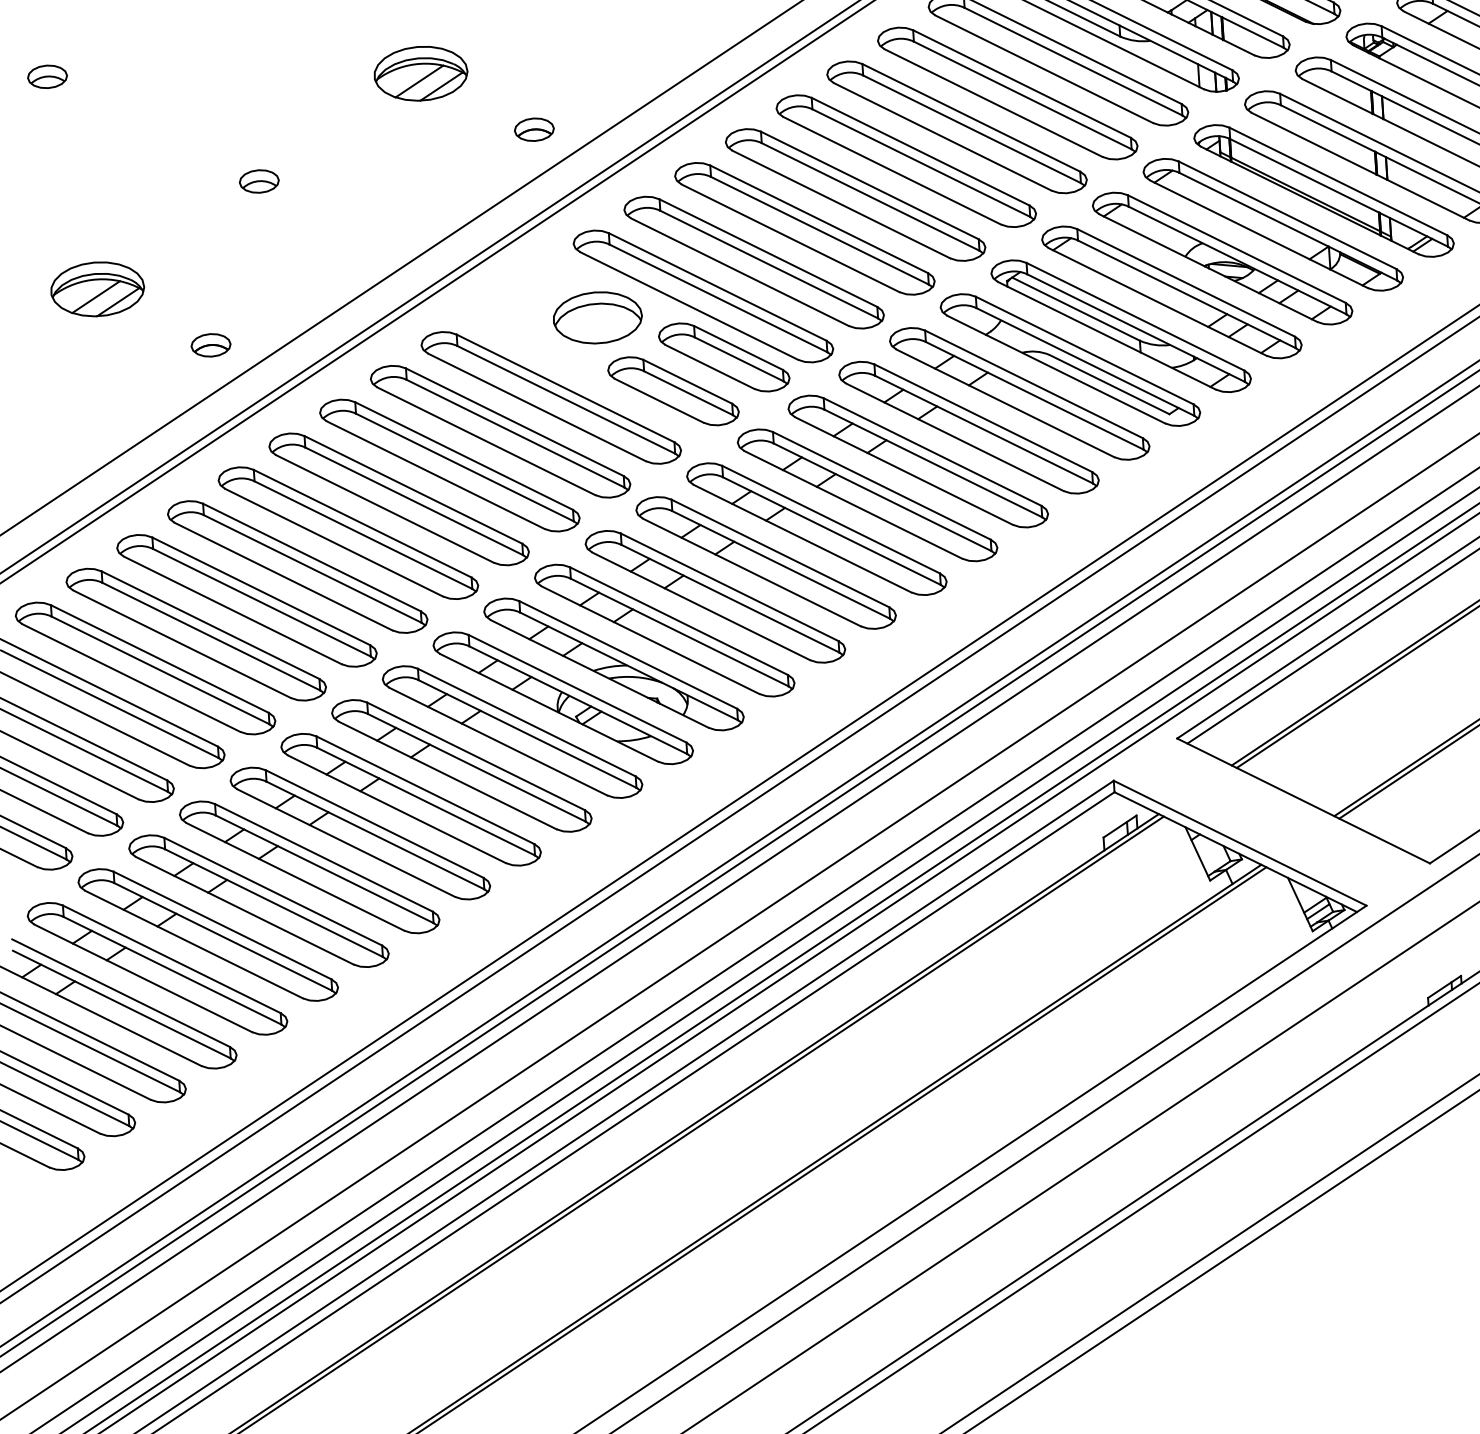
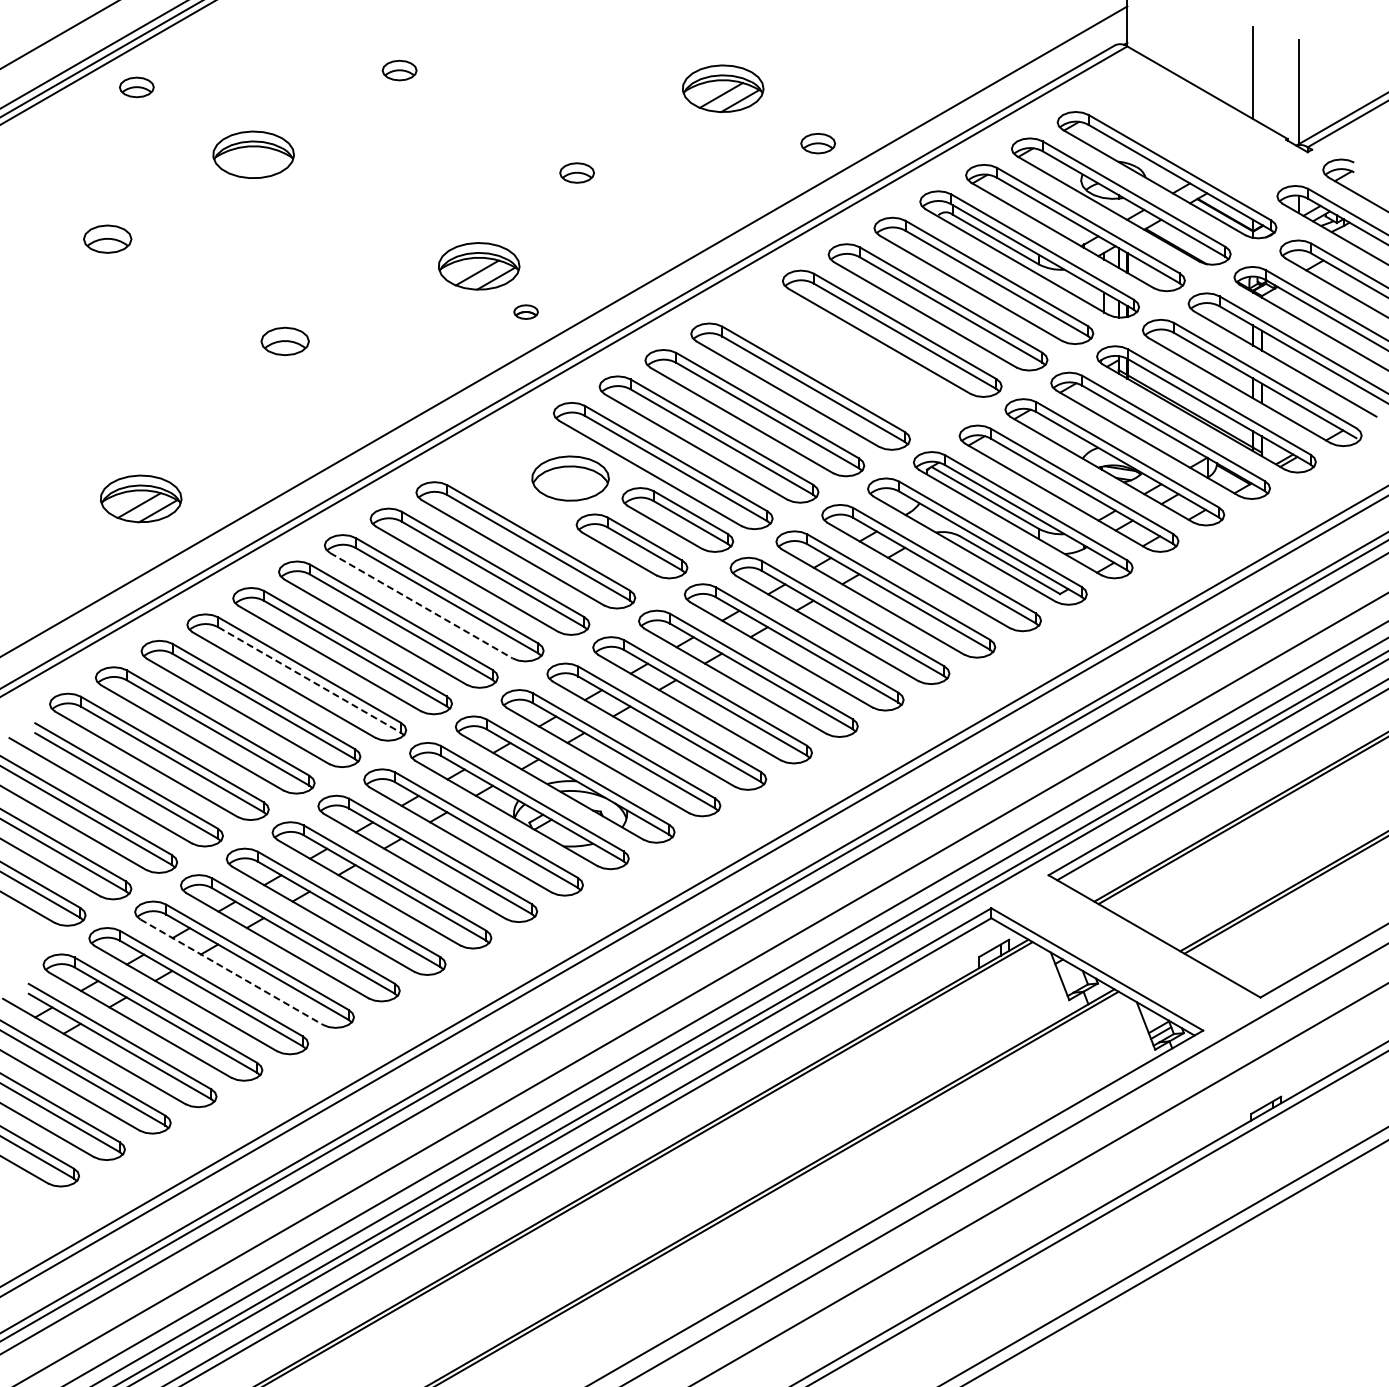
part: (421, 73) -> (479, 266), moved
part: (47, 76) -> (107, 238), size x1.4
part: (533, 128) -> (525, 311), size x0.7
part: (906, 161) -> (846, 360), removed
part: (258, 181) -> (284, 341), size x1.4
part: (98, 288) -> (141, 498), moved
part: (210, 345) -> (233, 480), removed
line: (435, 474) -> (421, 605), solid -> dashed
line: (313, 569) -> (310, 680), solid -> dashed
line: (245, 911) -> (232, 972), solid -> dashed

